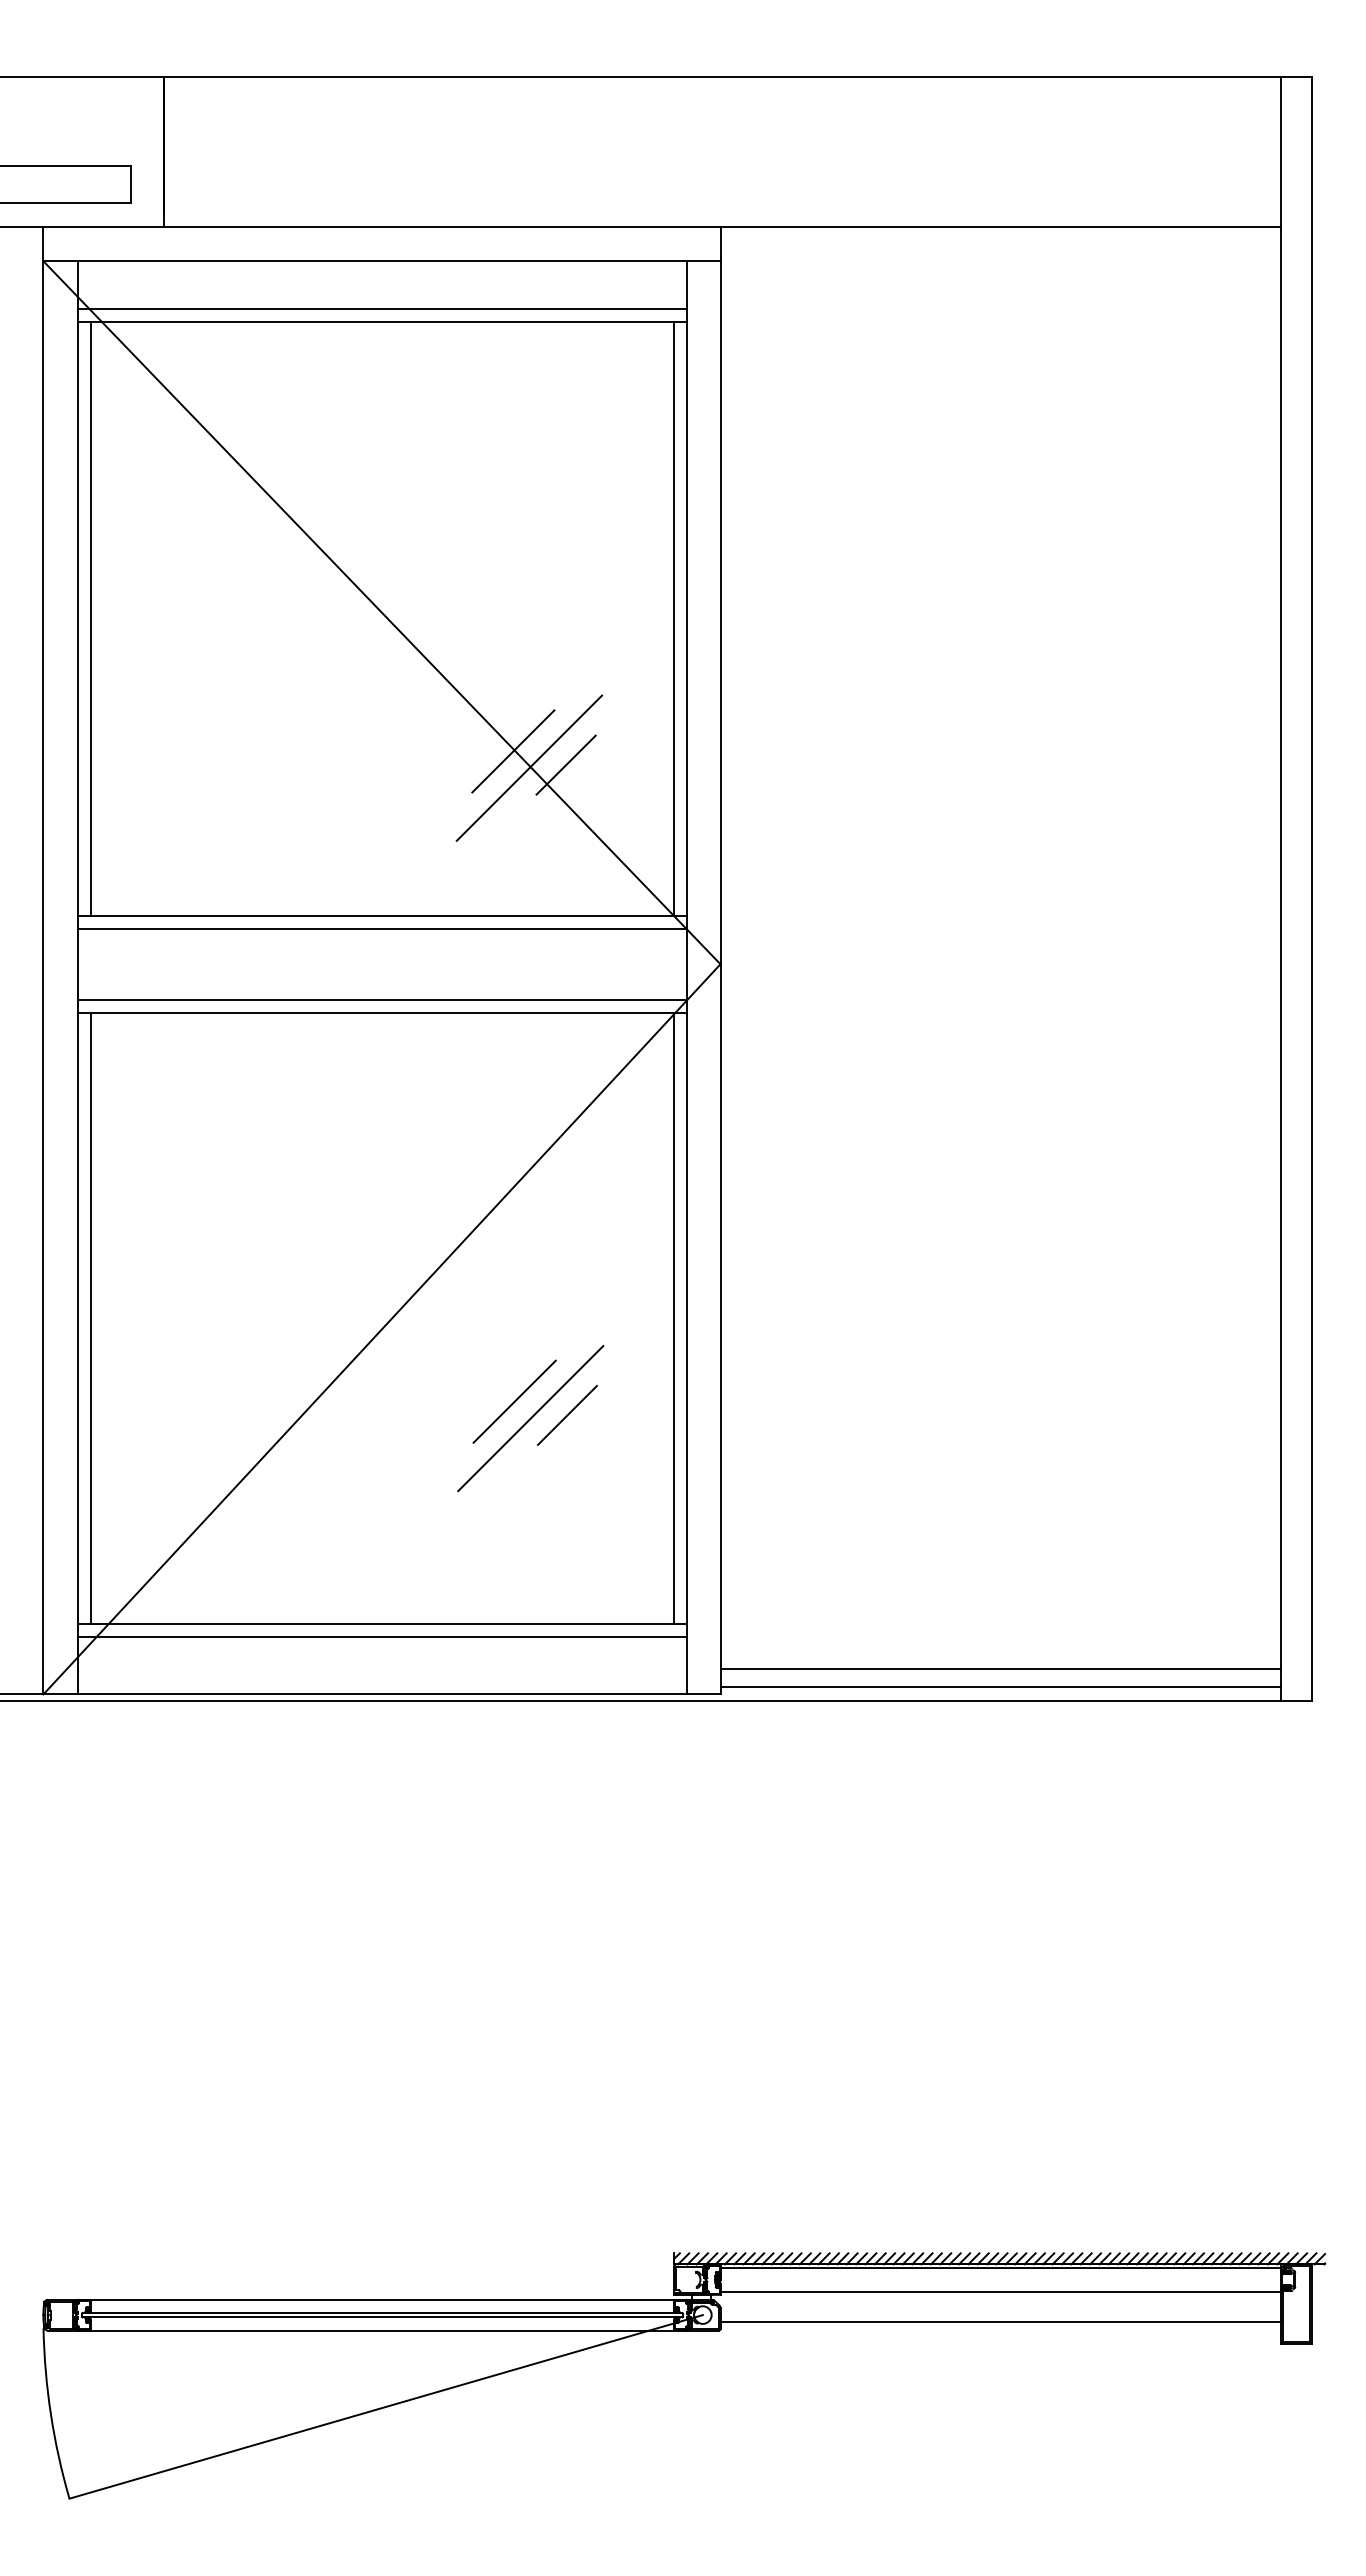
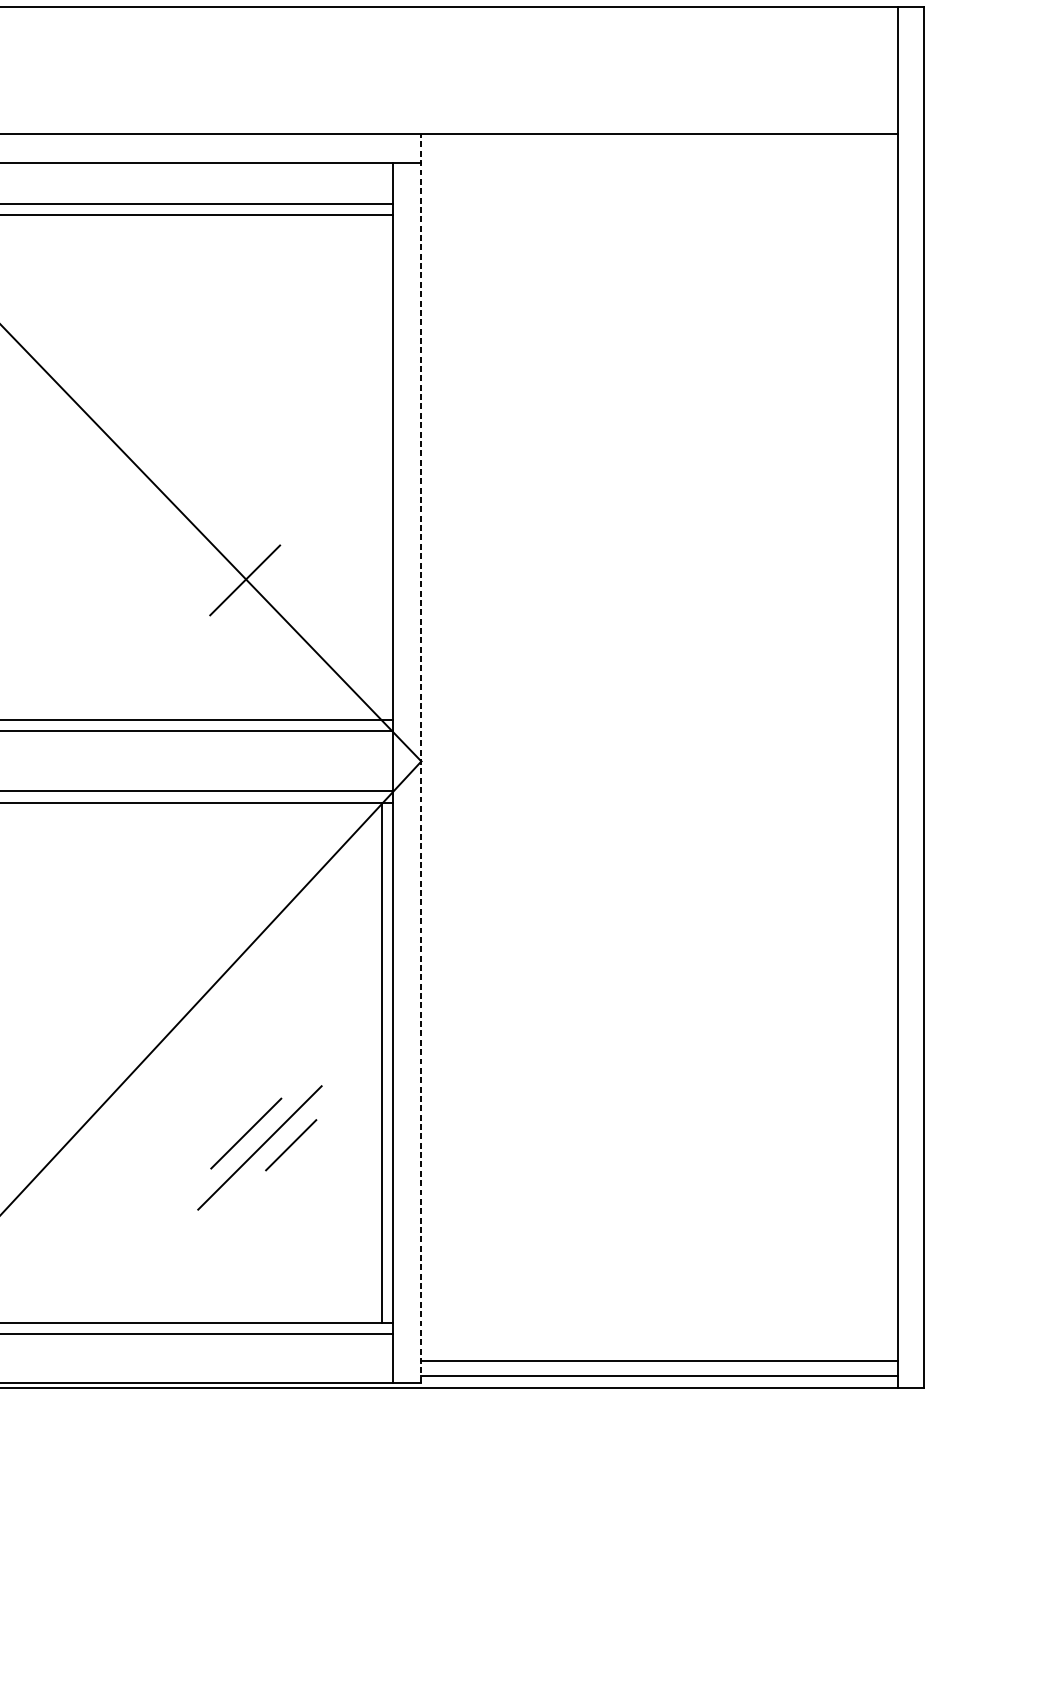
line: (674, 618) -> (382, 467), removed
line: (565, 764) -> (289, 591), removed
line: (529, 767) -> (258, 594), removed
line: (720, 960) -> (421, 758), solid -> dashed

